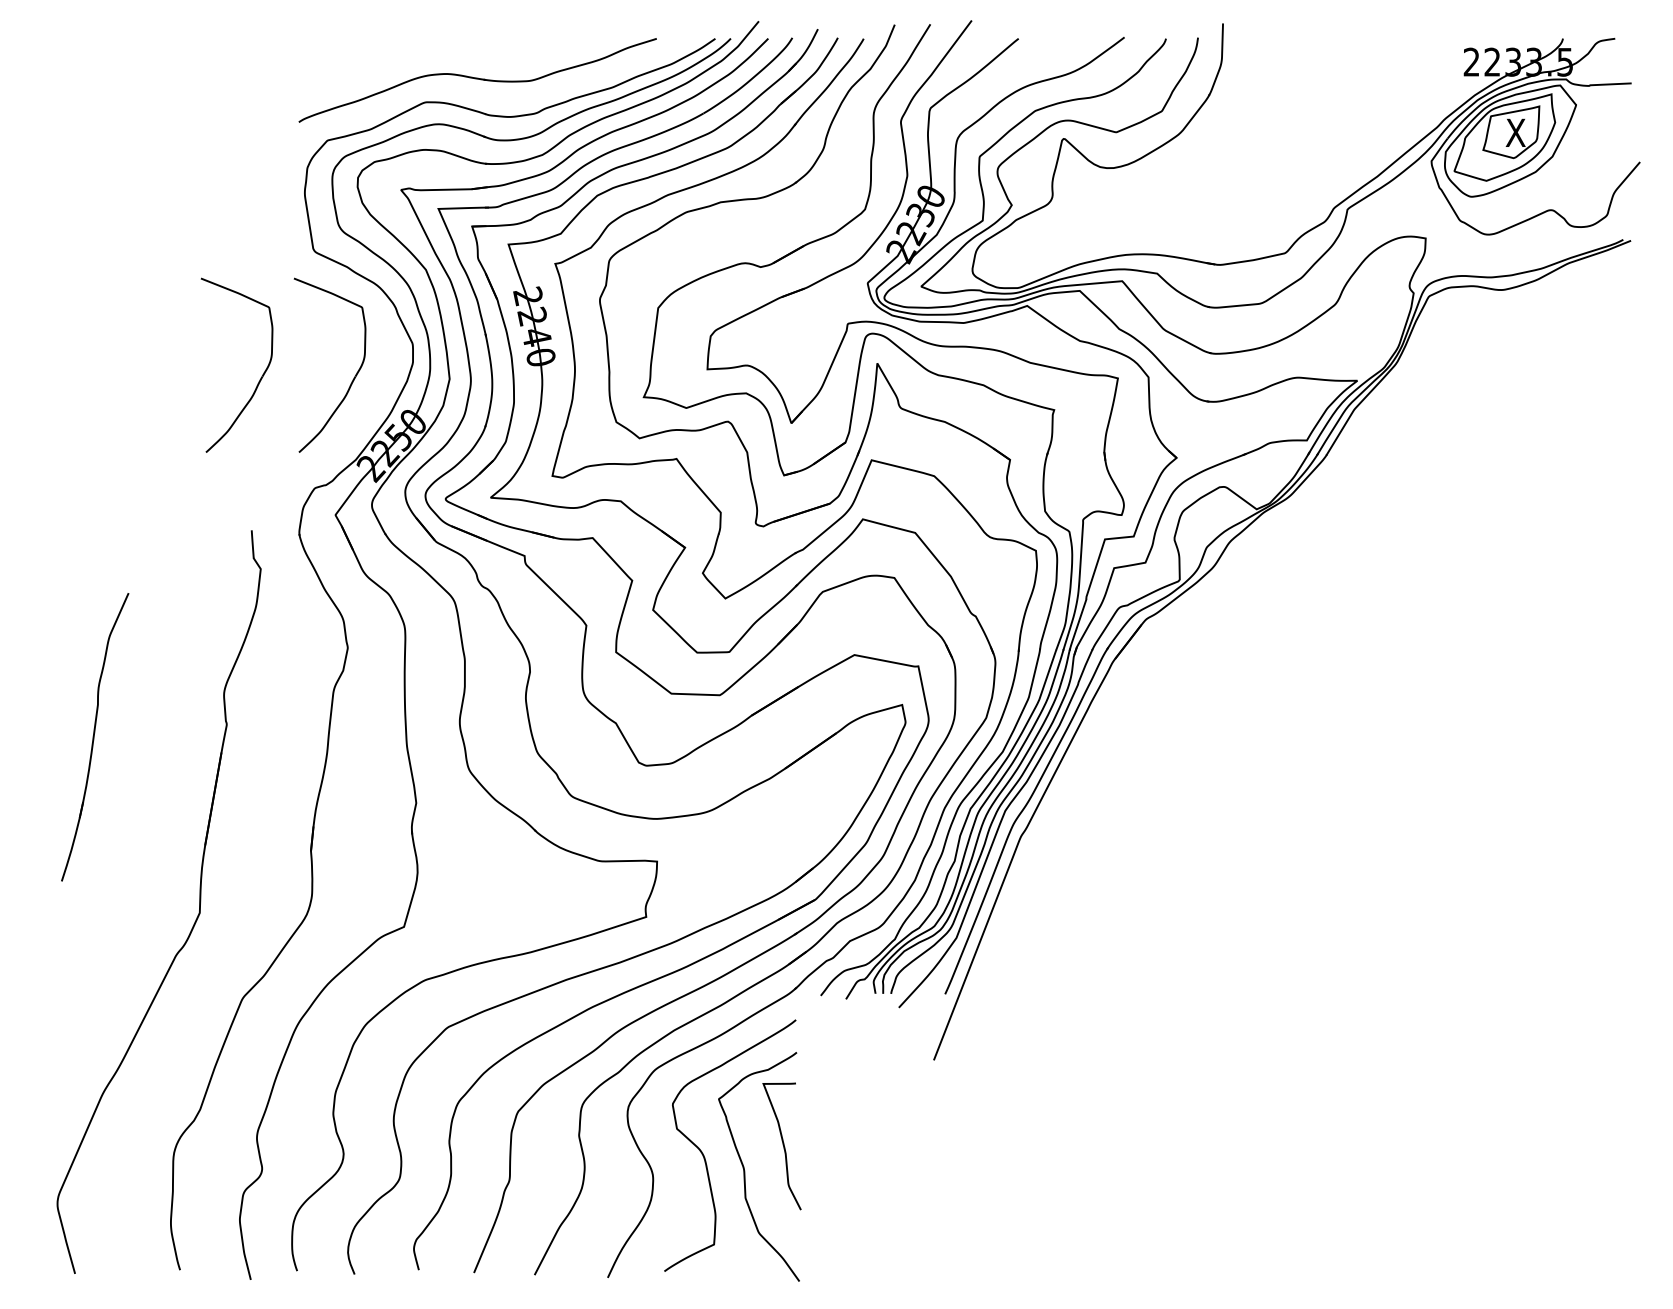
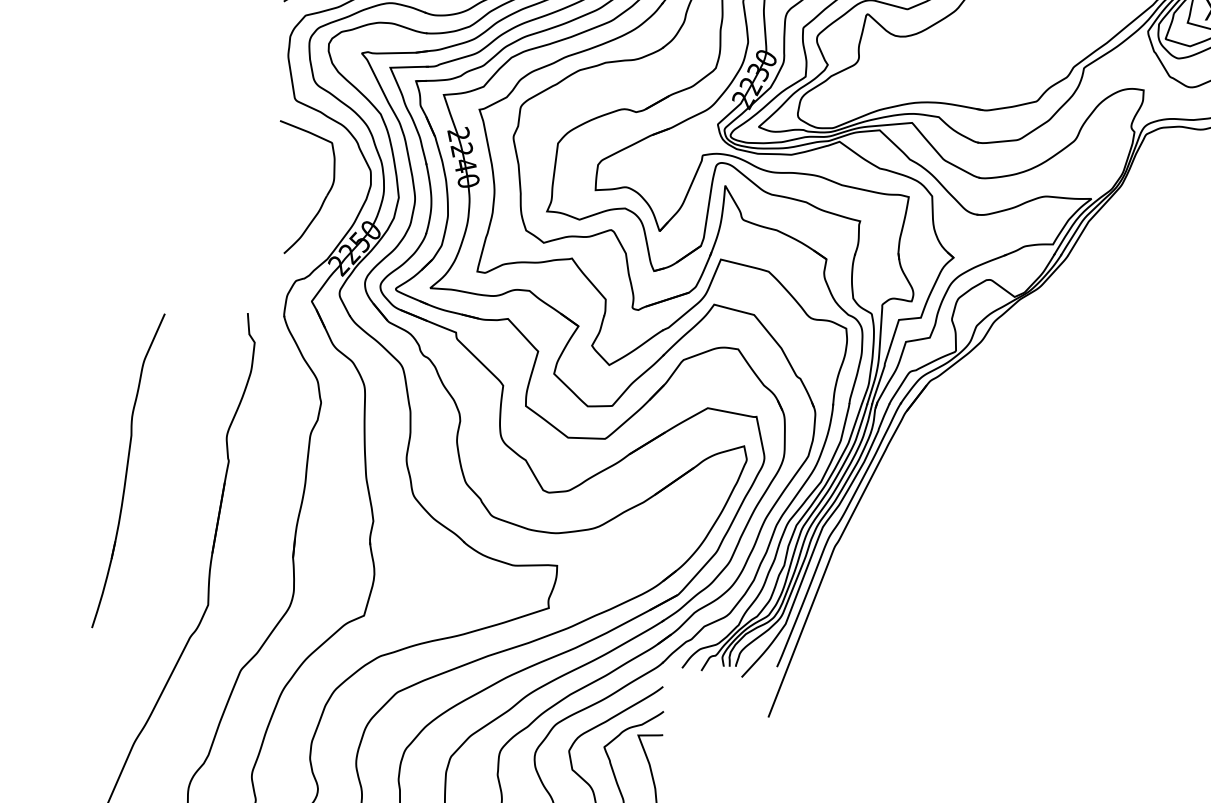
part: (260, 377) -> (254, 196), removed
part: (94, 737) -> (127, 471), size x1.43

